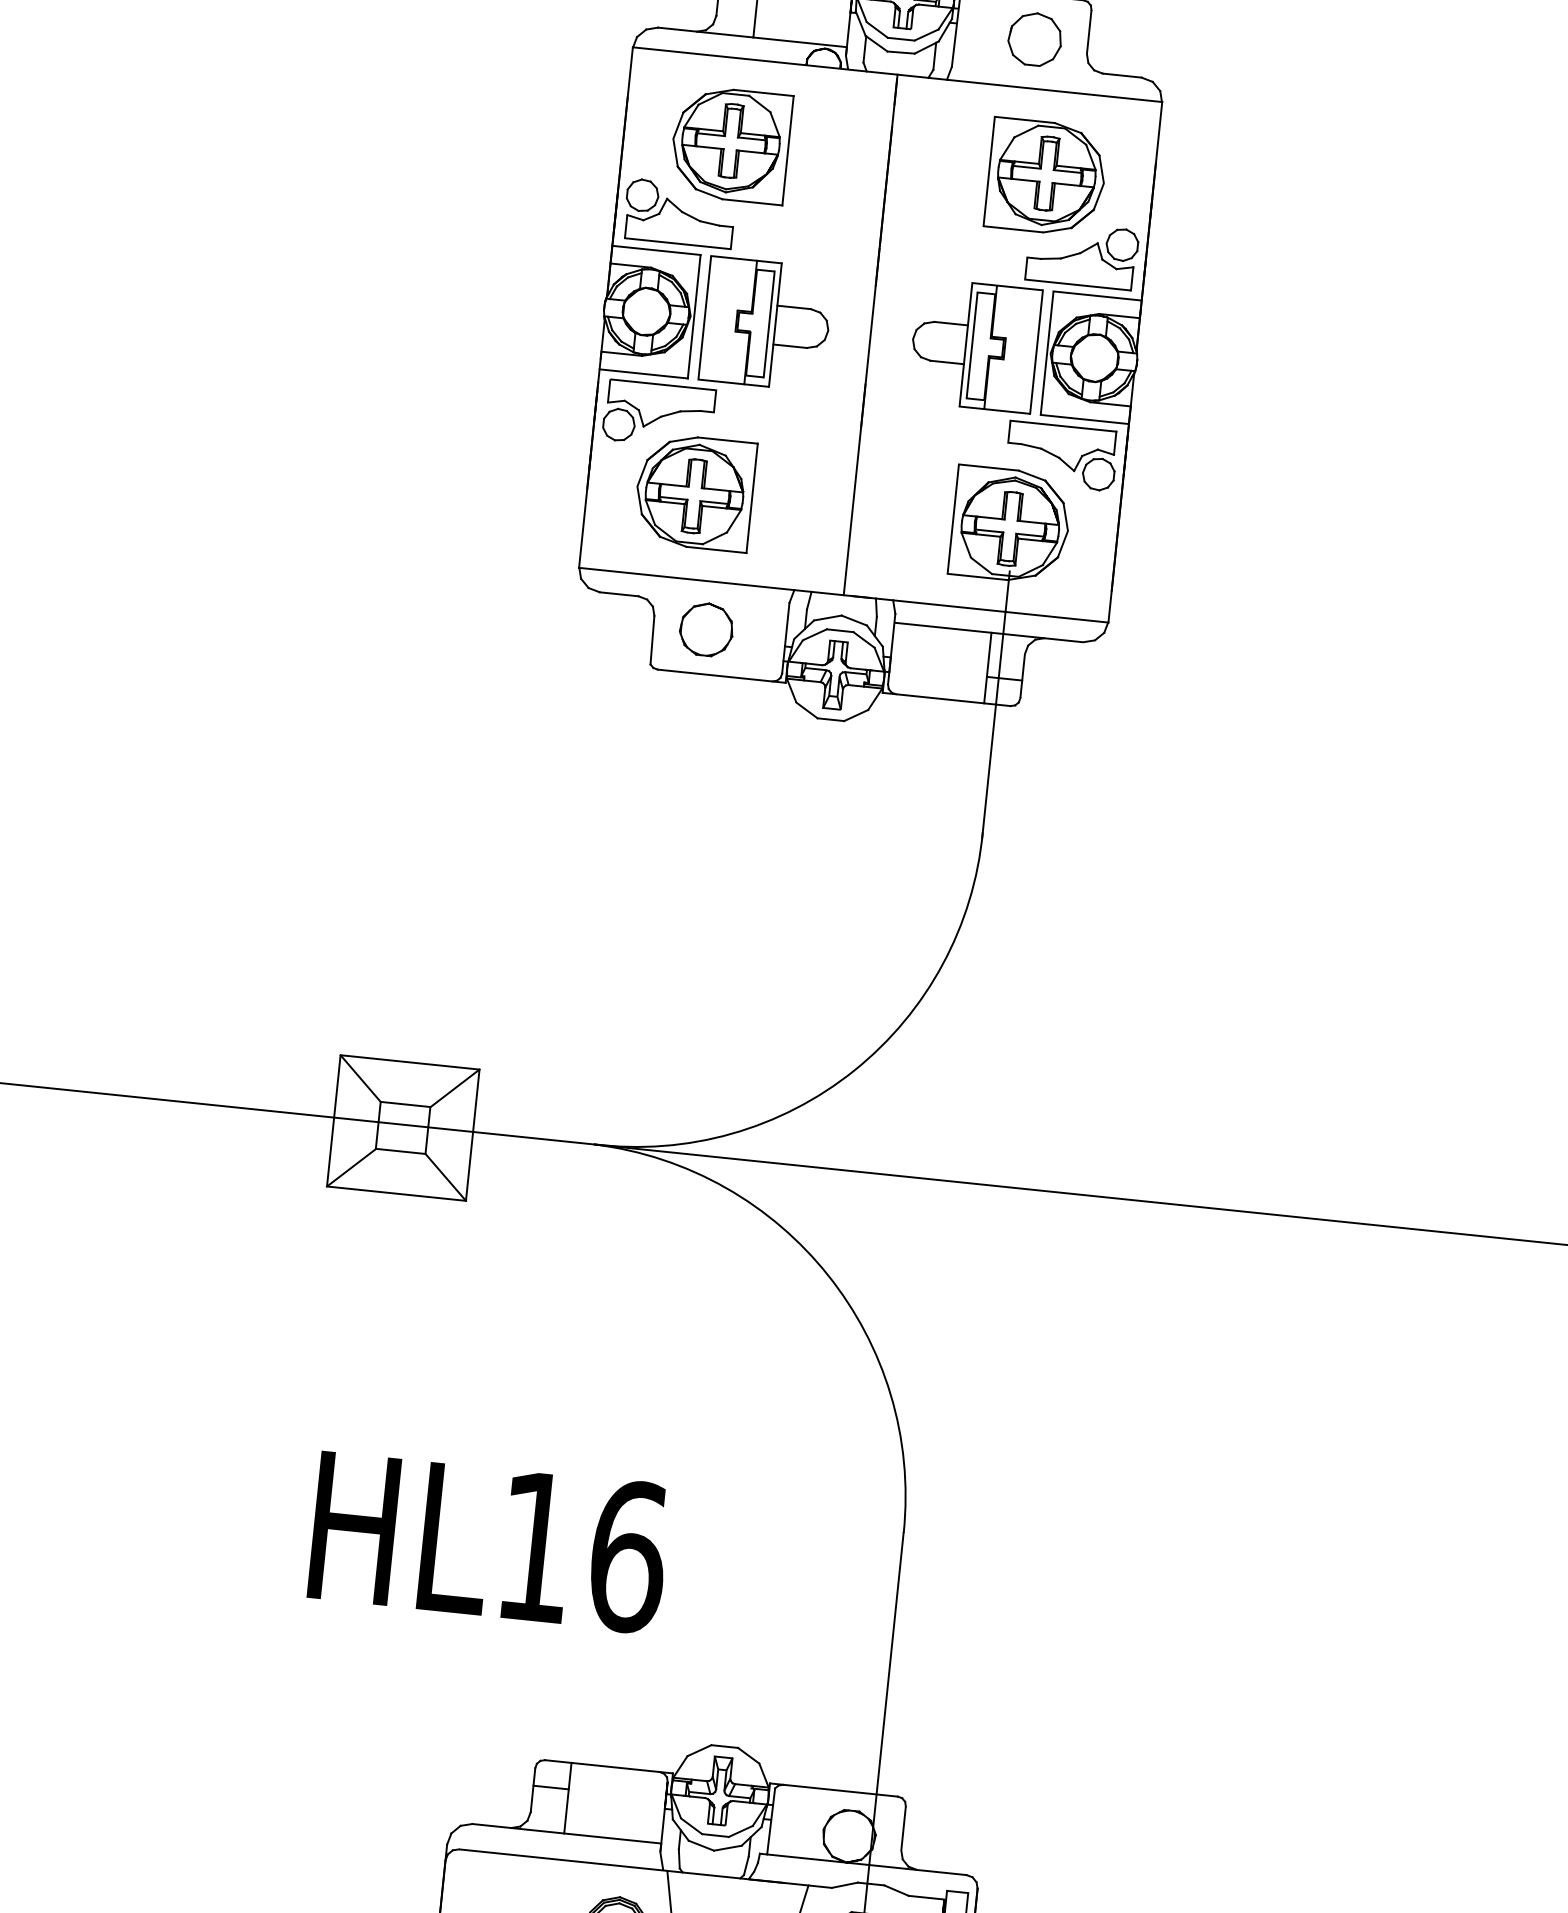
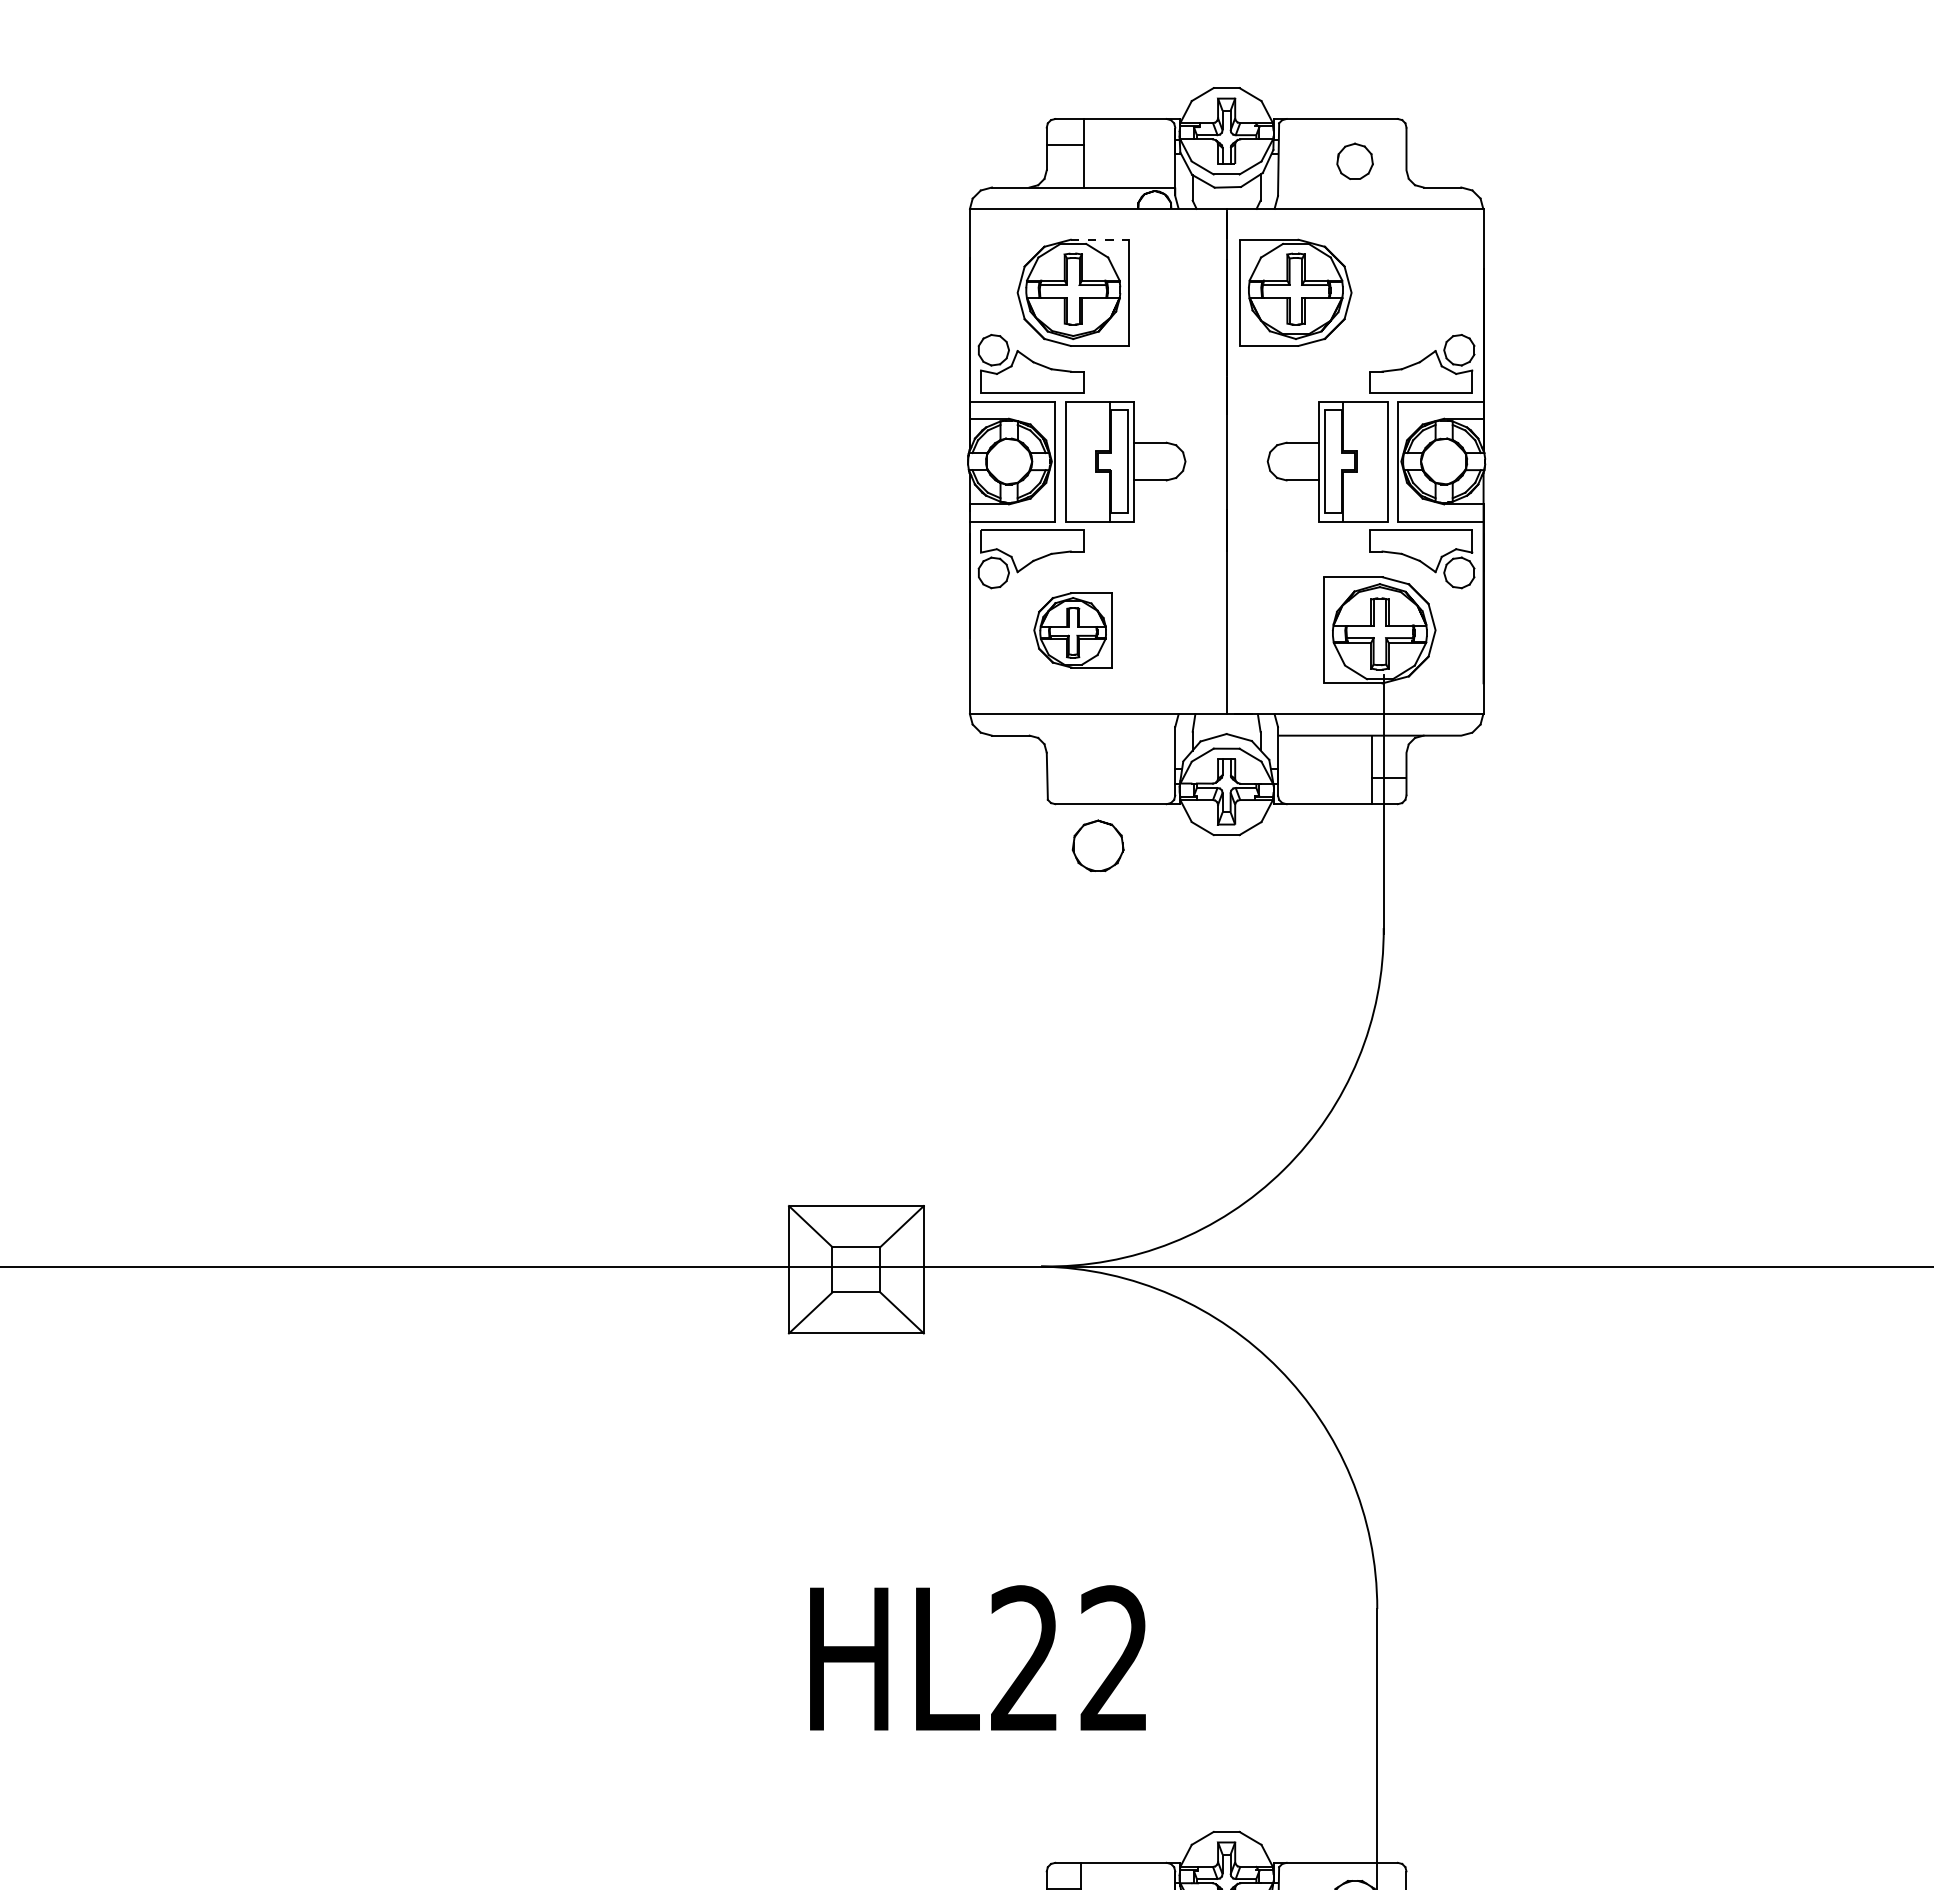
part: (1034, 39) -> (1354, 161), size x0.7
line: (764, 92) -> (1100, 239), solid -> dashed
part: (1046, 177) -> (1295, 292), moved
part: (693, 492) -> (1072, 630), size x0.7
part: (705, 629) -> (1097, 845), moved
text: (583, 1552) -> (1071, 1659), HL16 -> HL22

